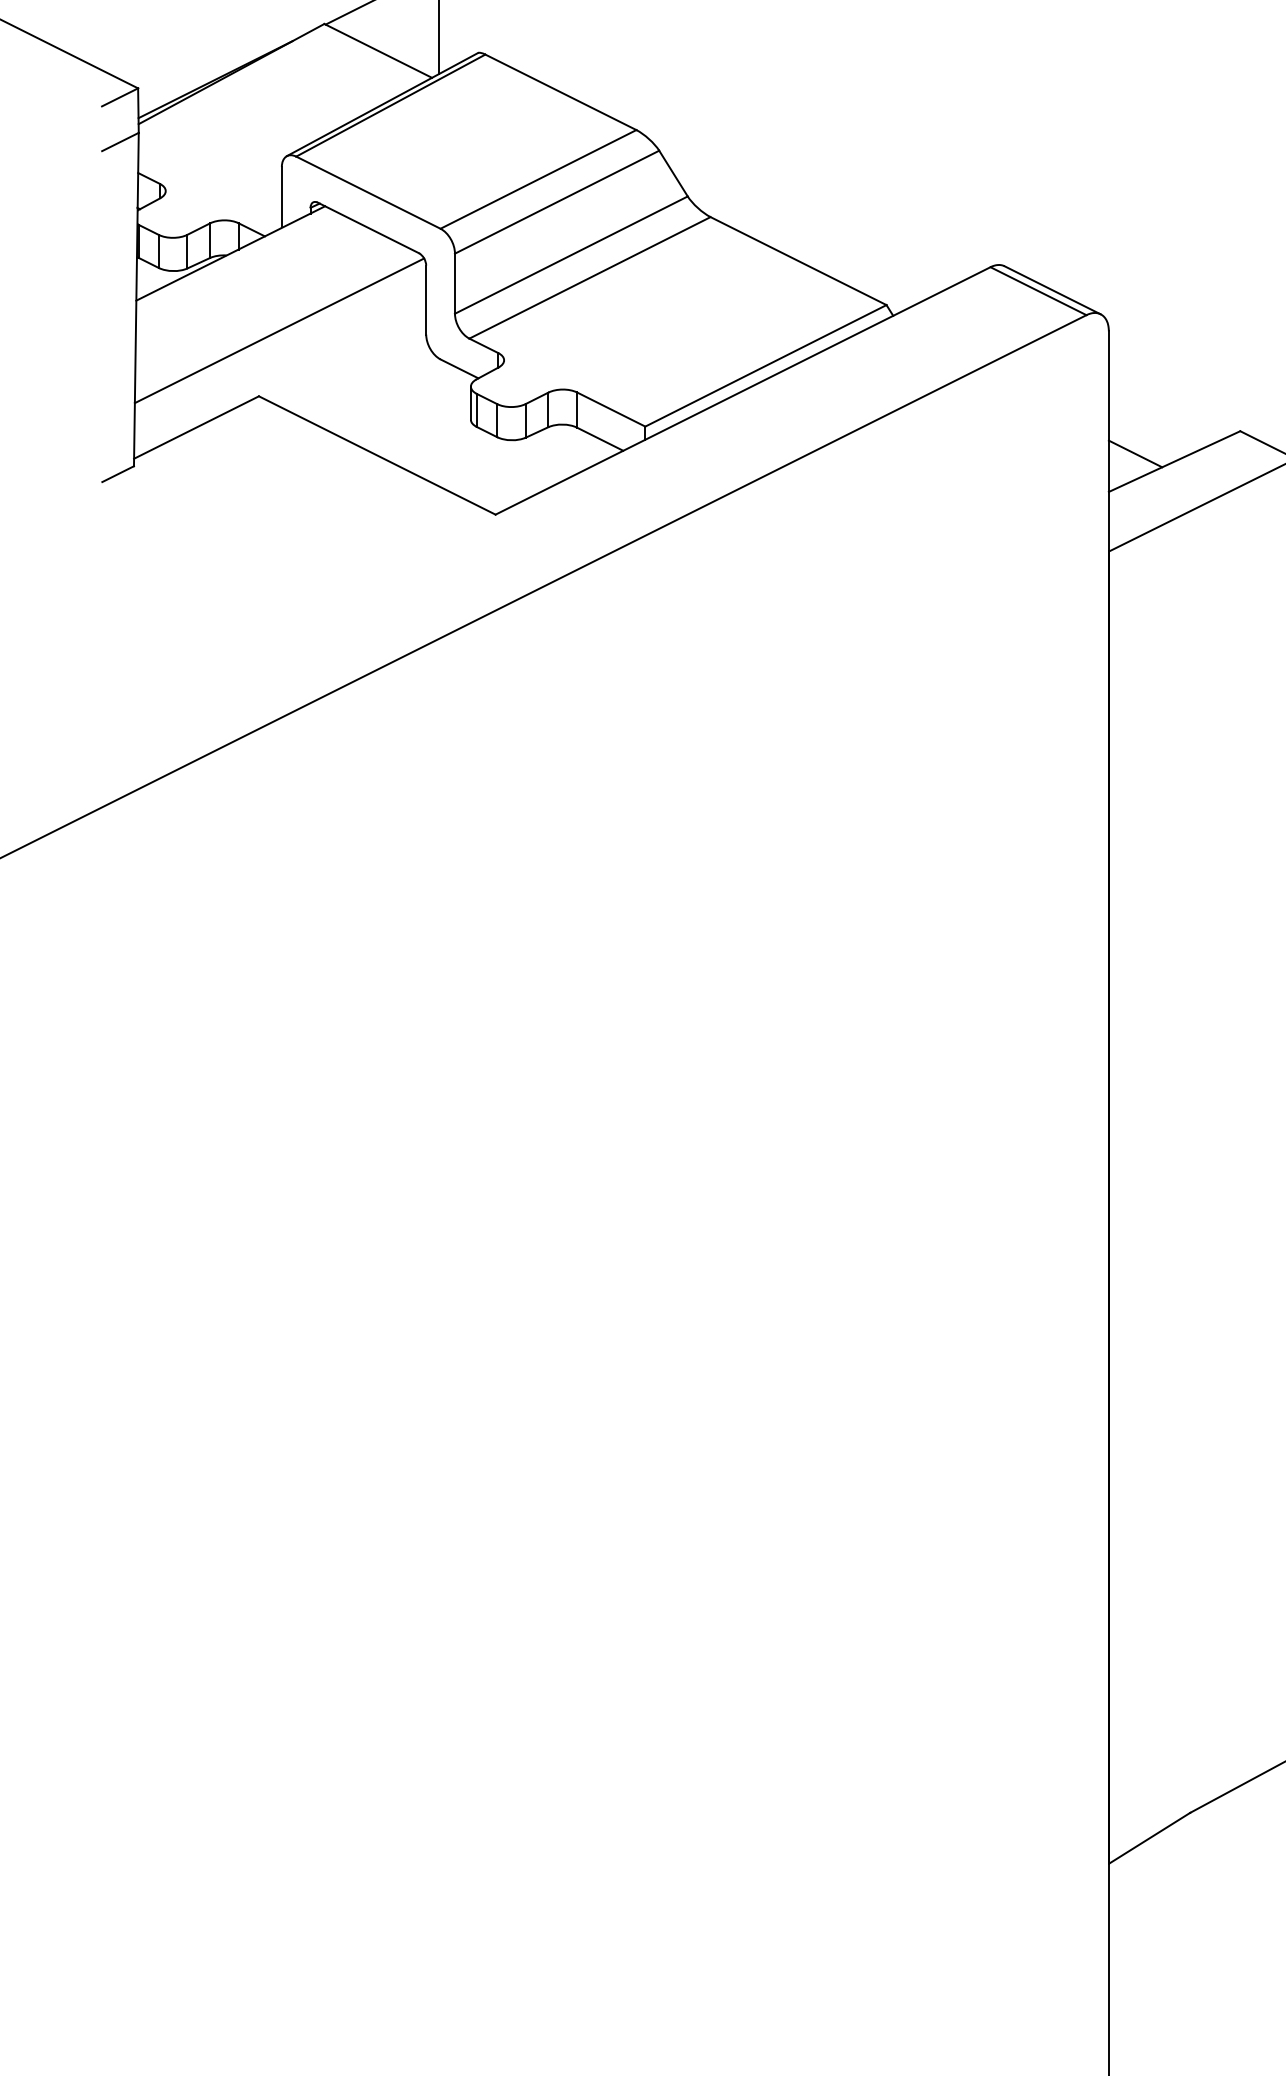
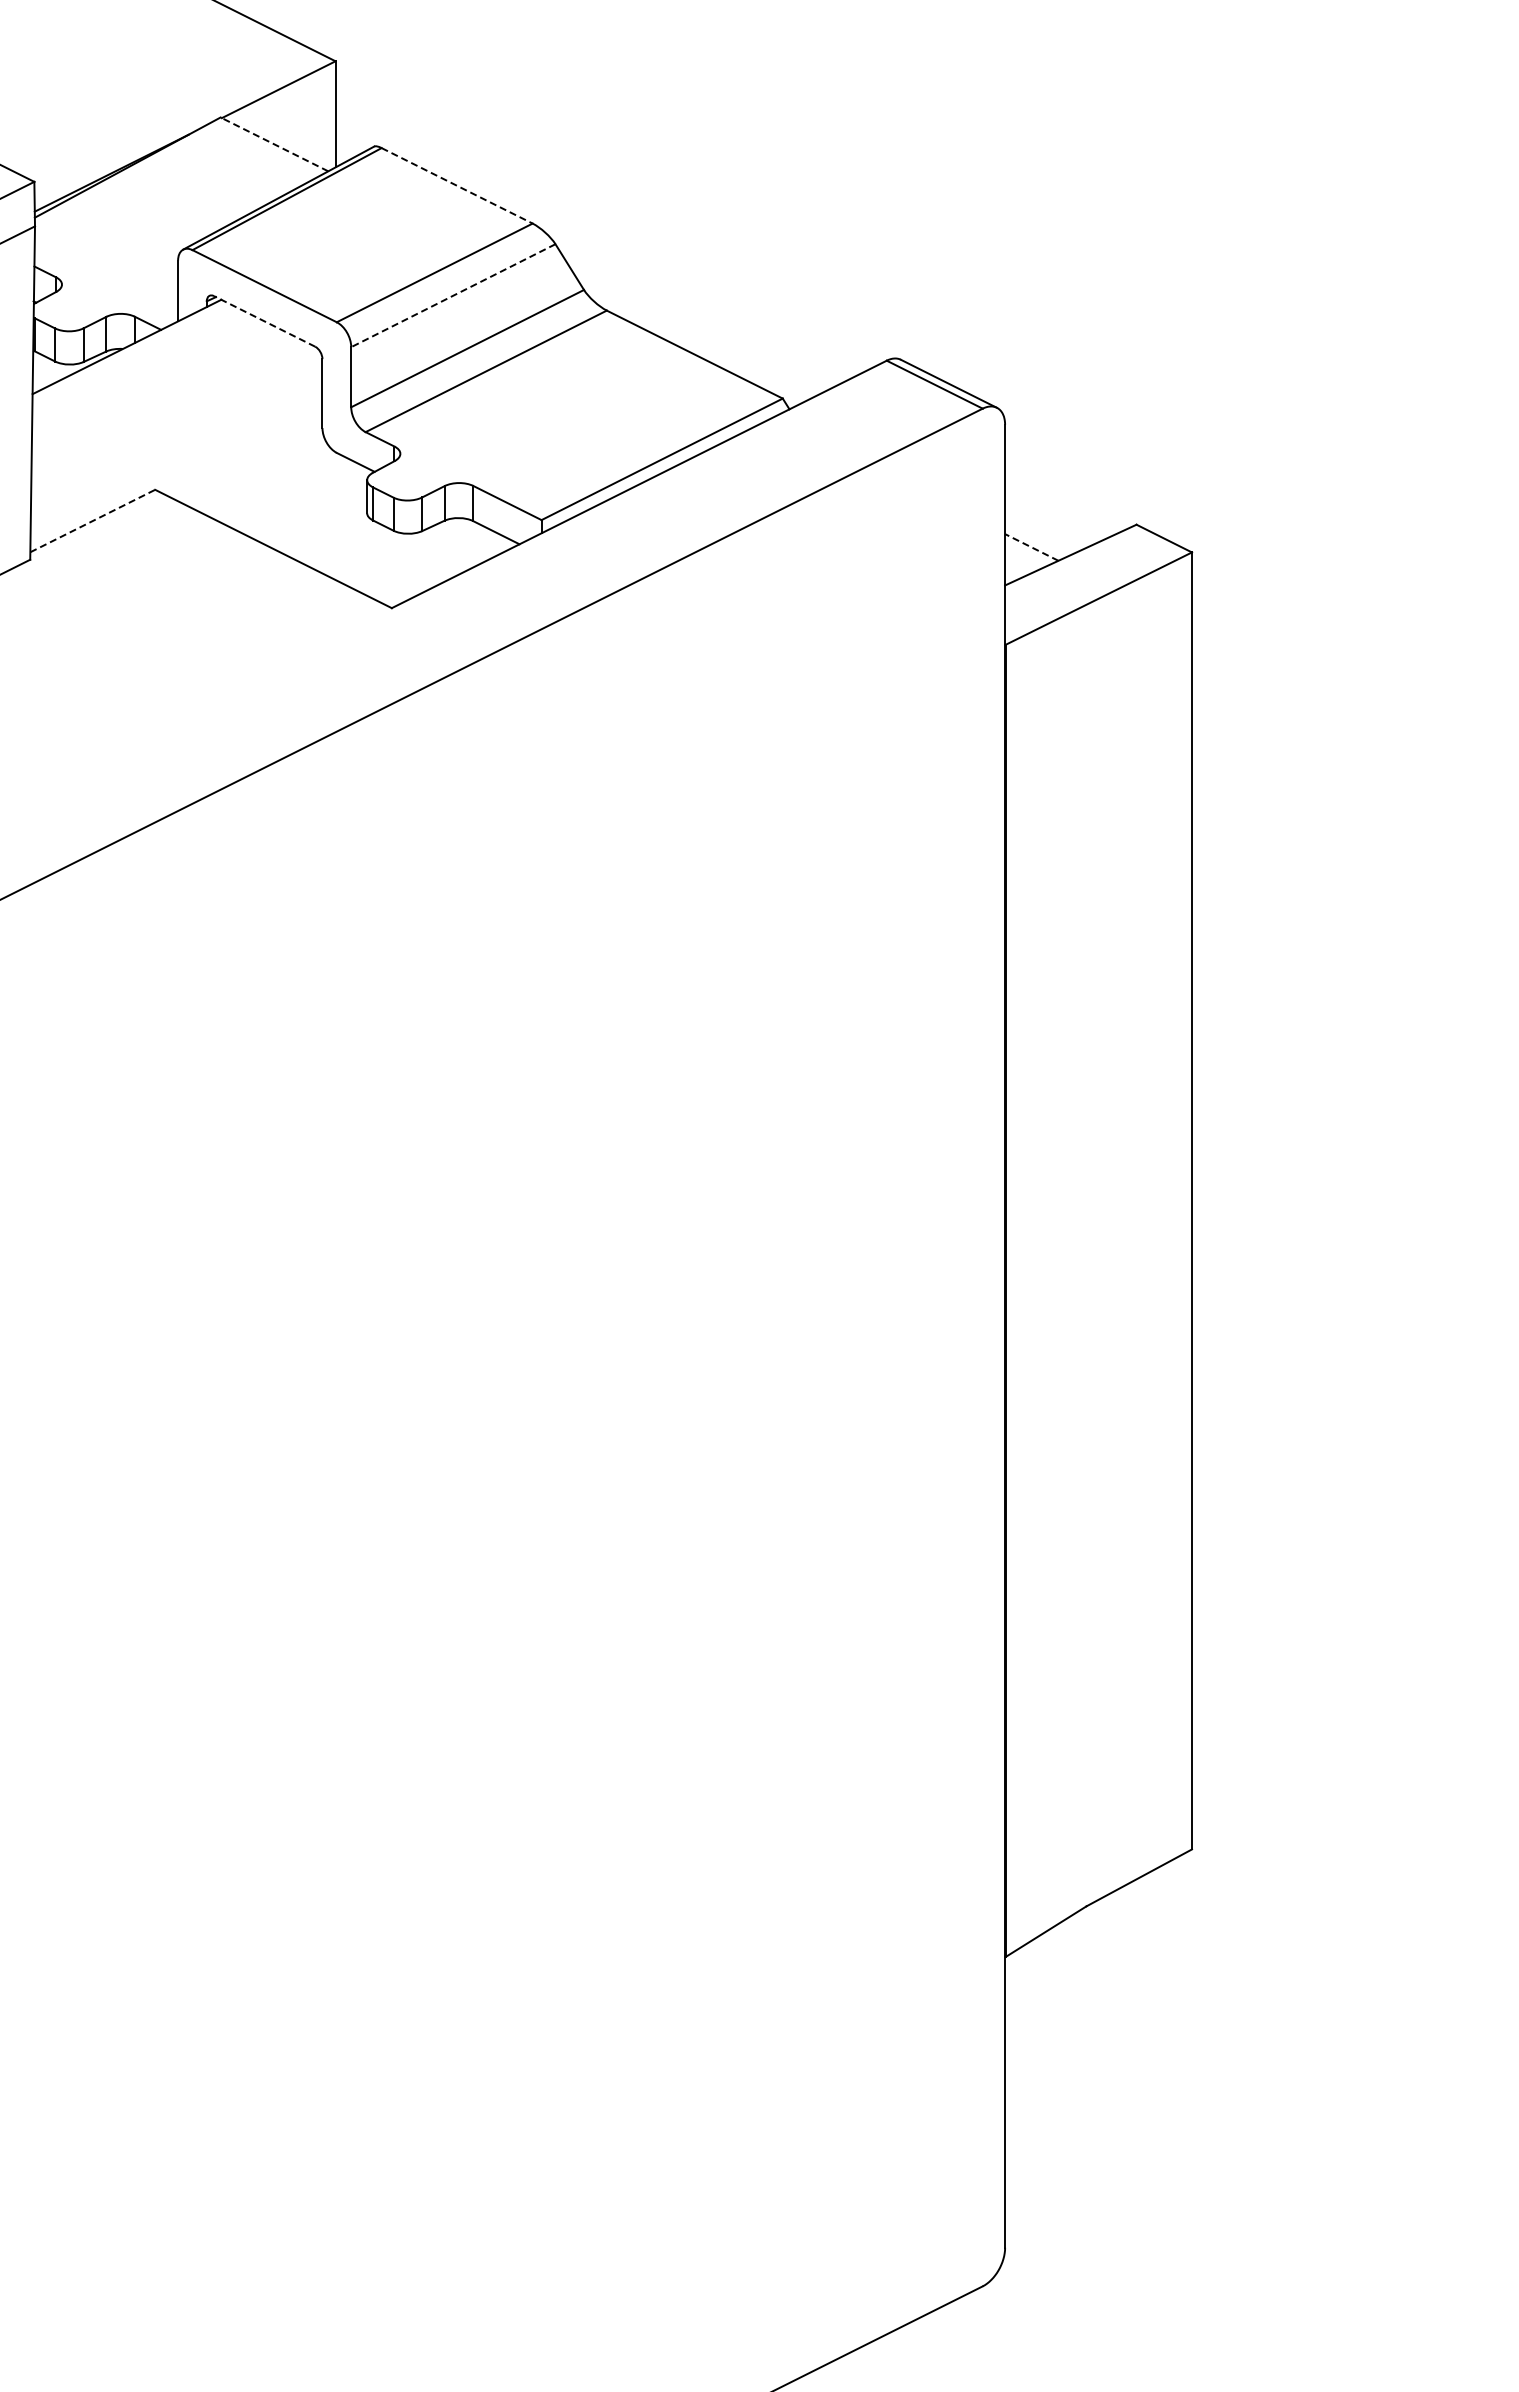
line: (378, 51) -> (274, 144), solid -> dashed
line: (561, 93) -> (457, 186), solid -> dashed
line: (556, 202) -> (452, 295), solid -> dashed
line: (368, 228) -> (264, 321), solid -> dashed
line: (279, 331) -> (175, 424), removed
line: (196, 428) -> (92, 521), solid -> dashed
line: (1135, 454) -> (1031, 547), solid -> dashed

